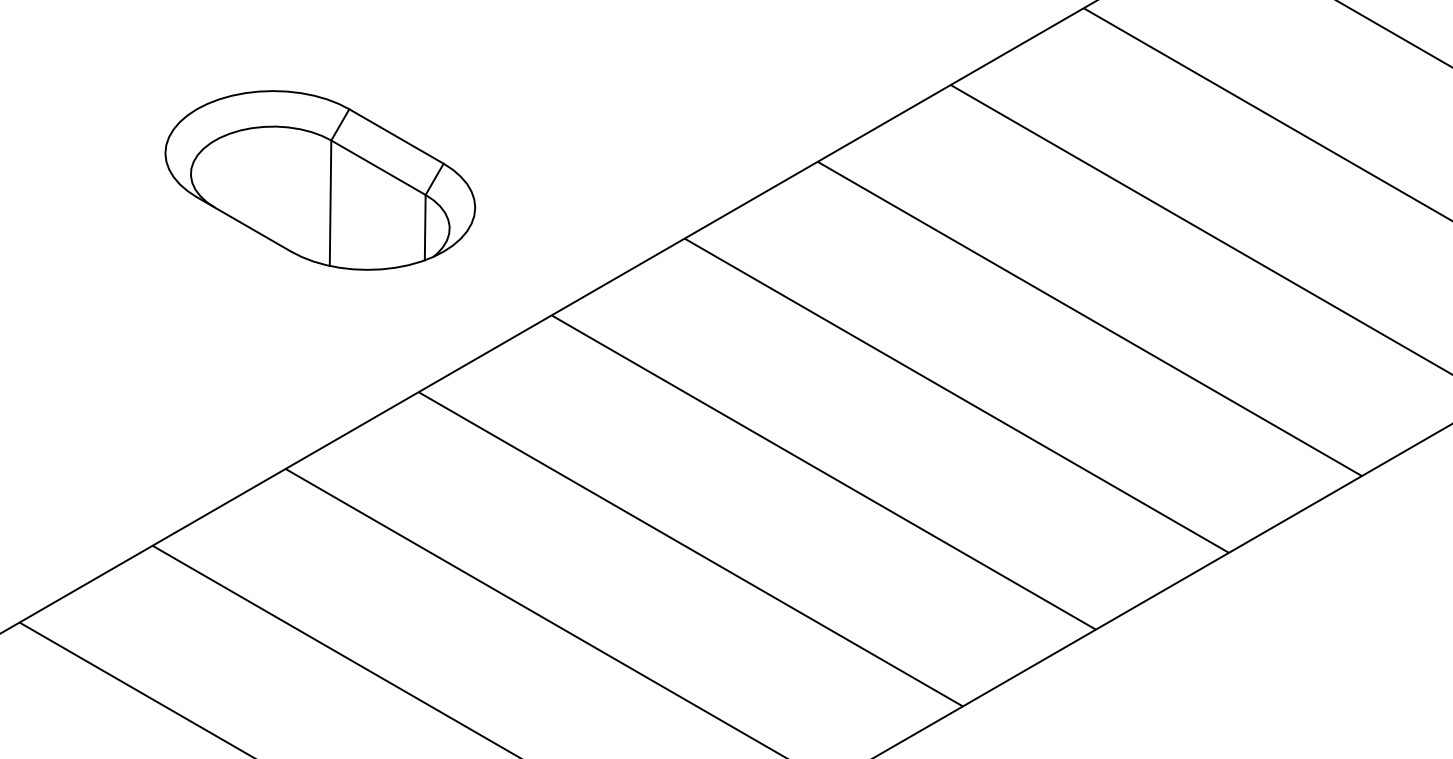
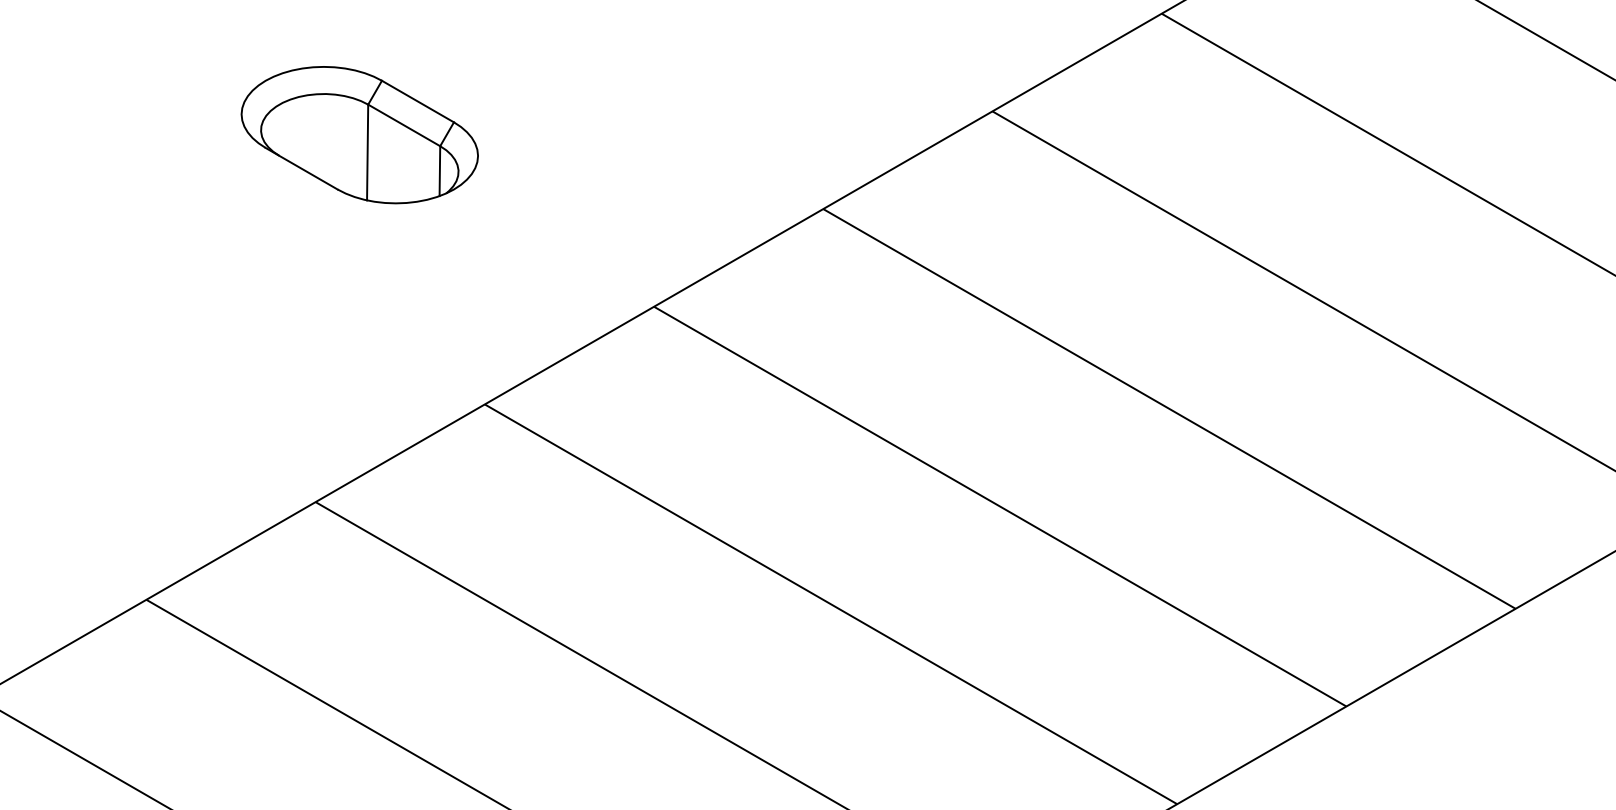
part: (320, 180) -> (359, 135), size x0.6

